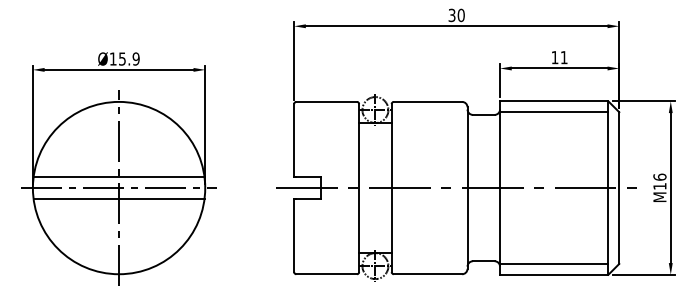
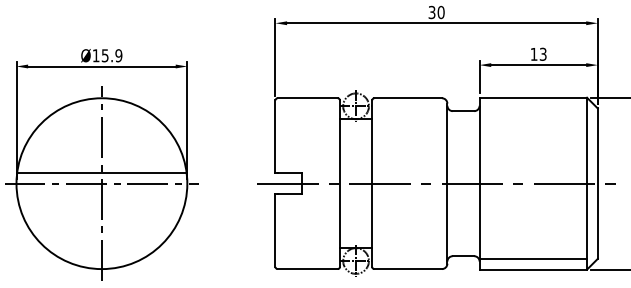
text: (563, 57) -> (542, 54), 11 -> 13
line: (554, 112) -> (533, 108), removed
line: (118, 198) -> (101, 194), removed

